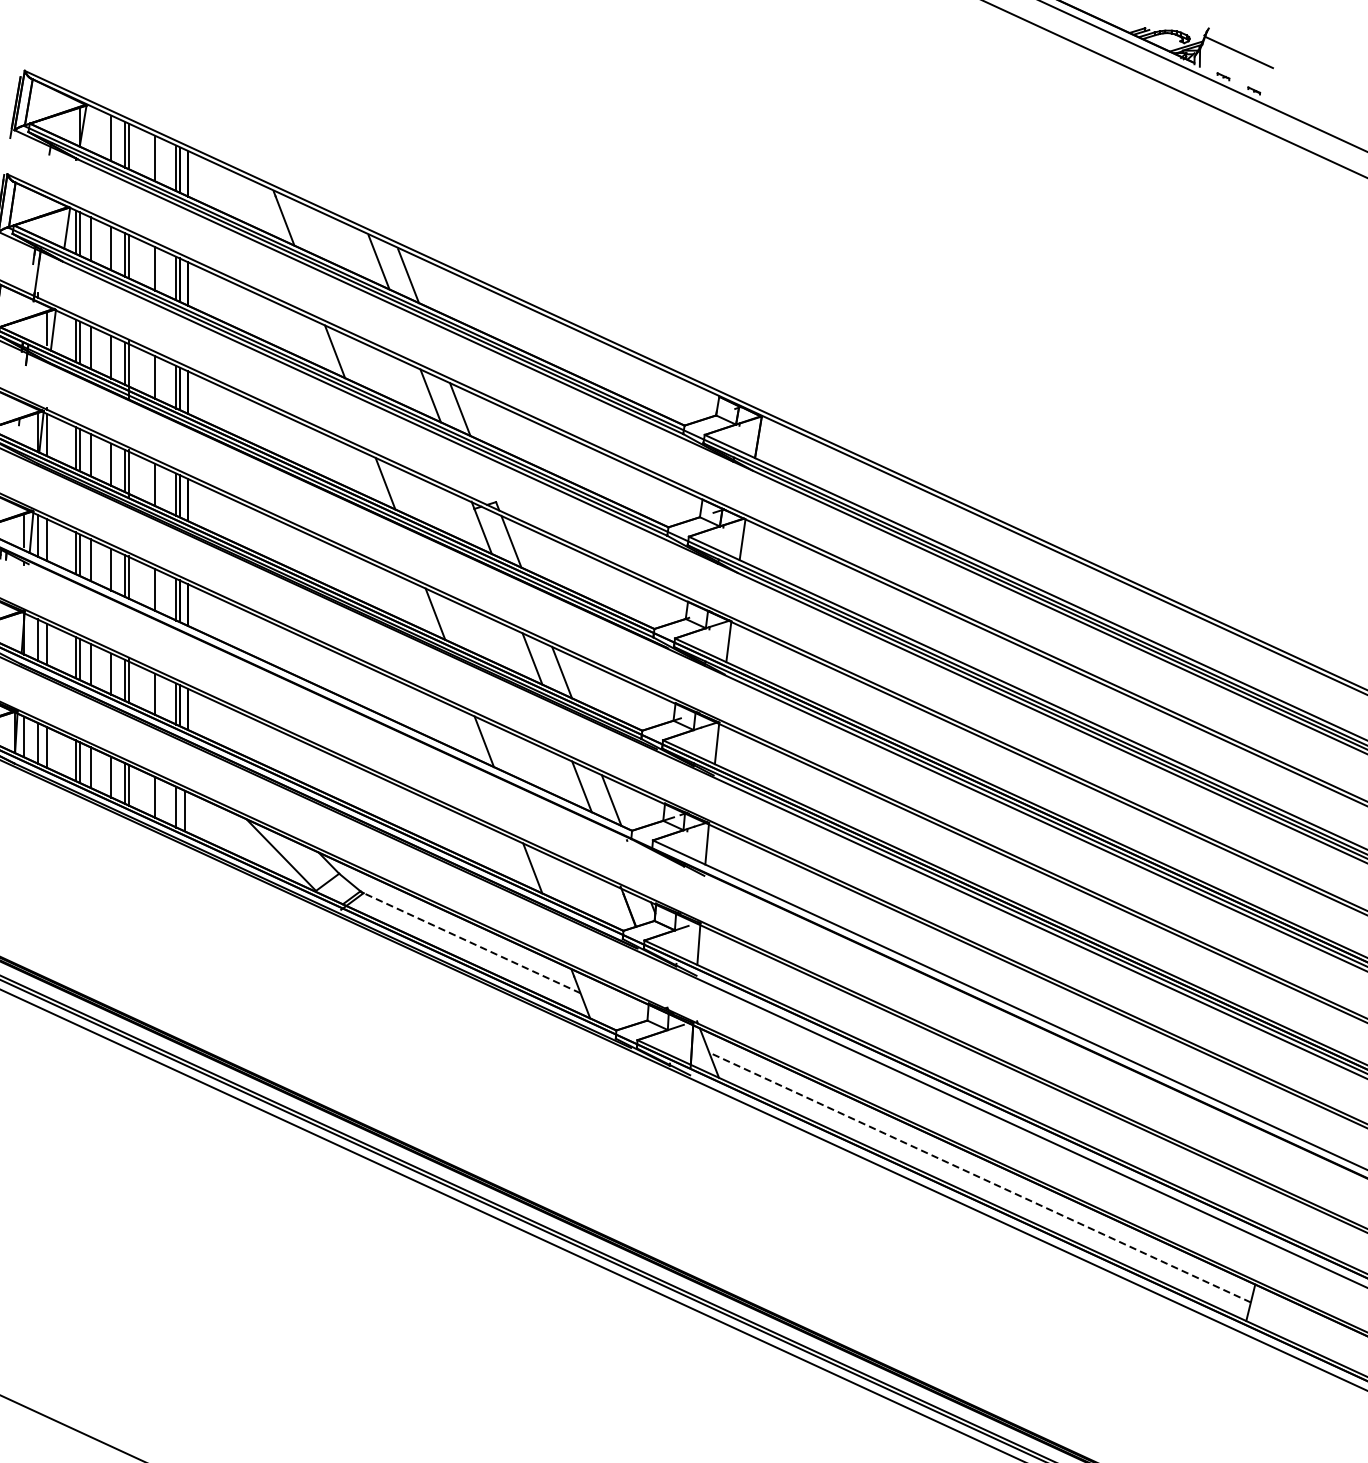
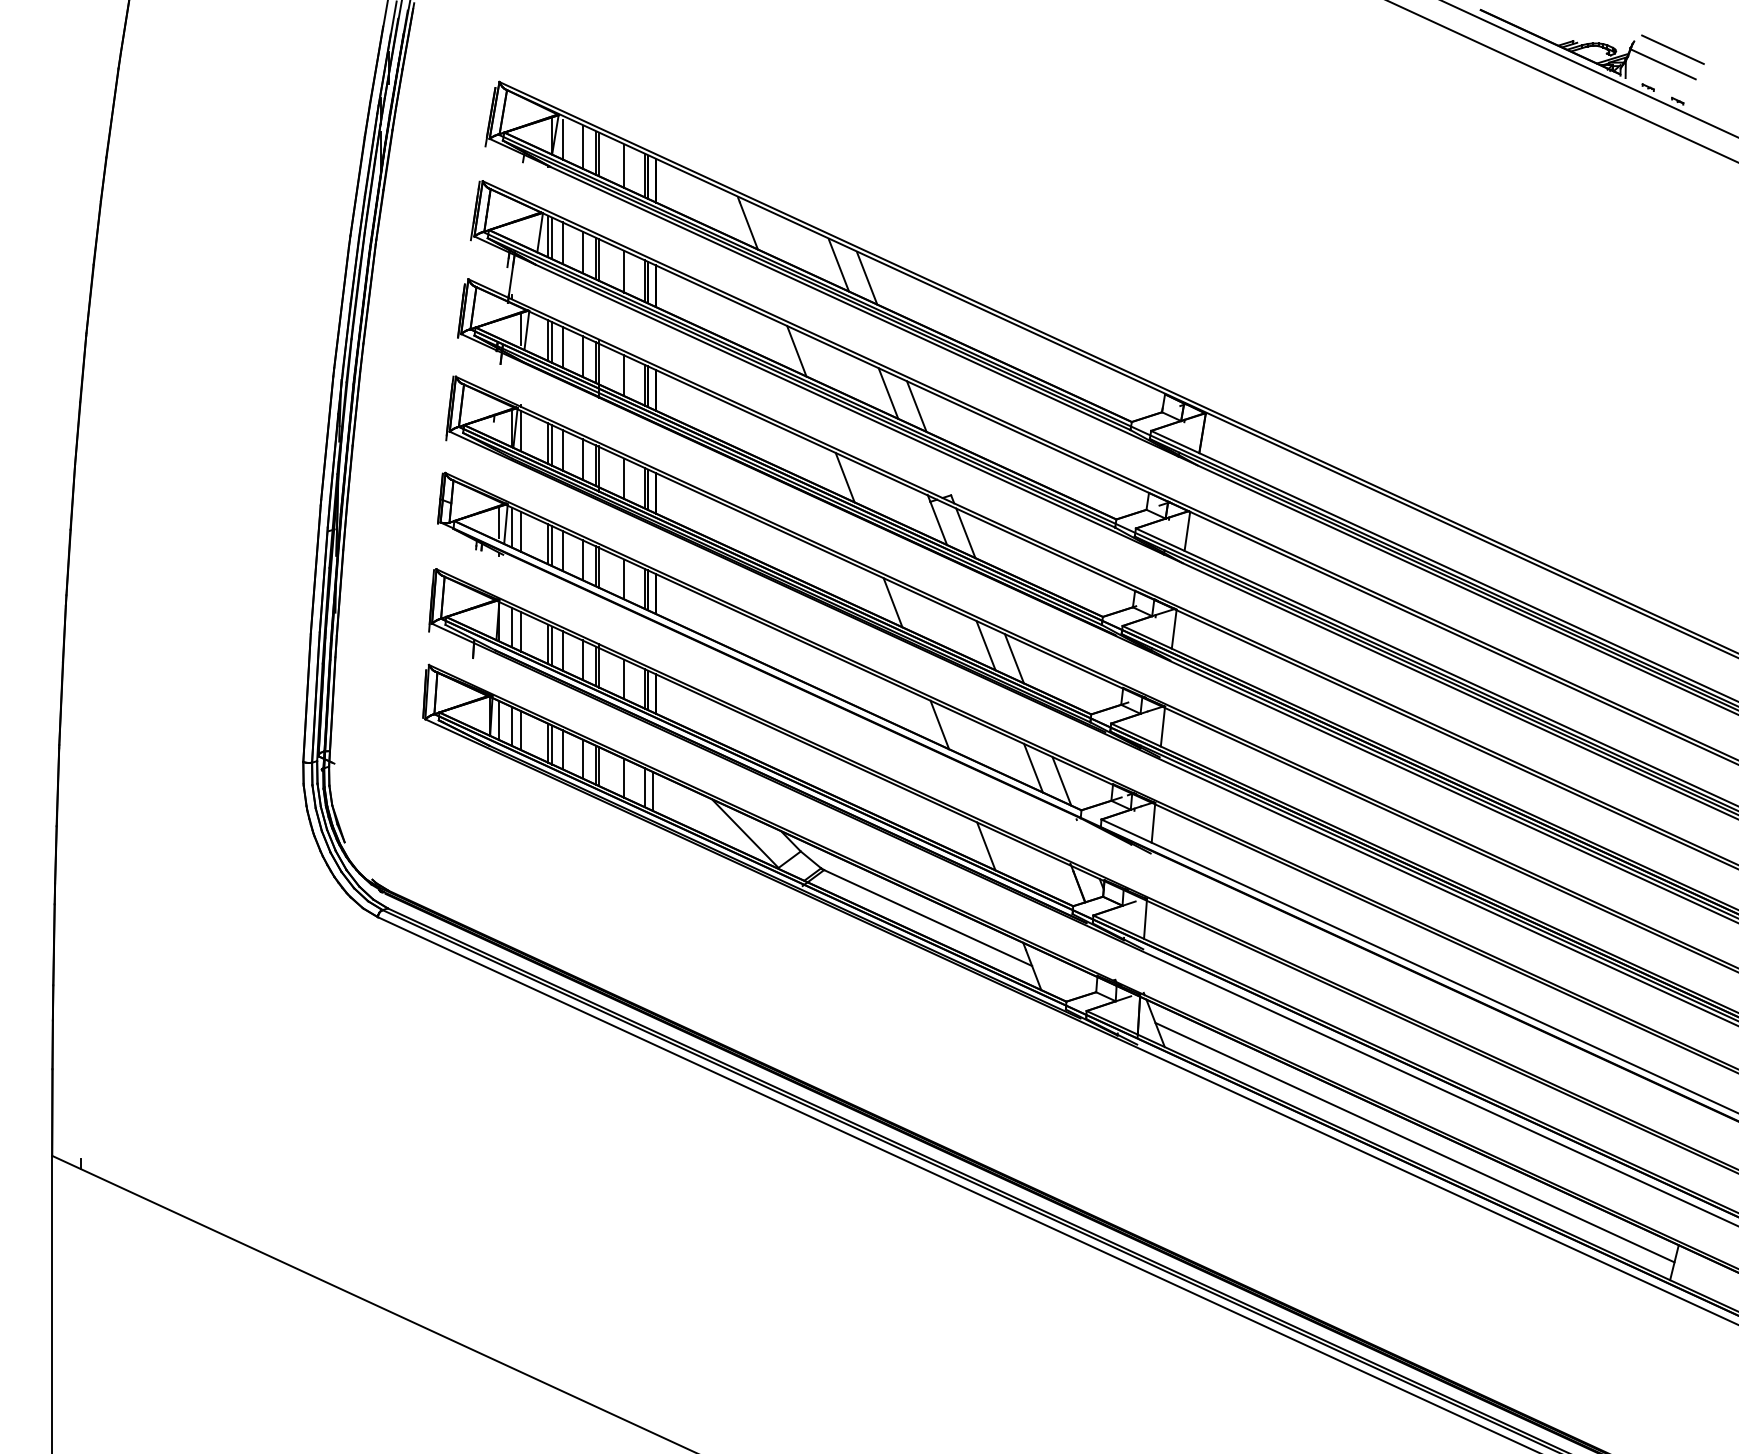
line: (1248, 36) -> (1672, 49), added
line: (90, 130) -> (562, 139), added
line: (472, 943) -> (928, 918), dashed -> solid
line: (979, 1177) -> (1414, 1142), dashed -> solid

